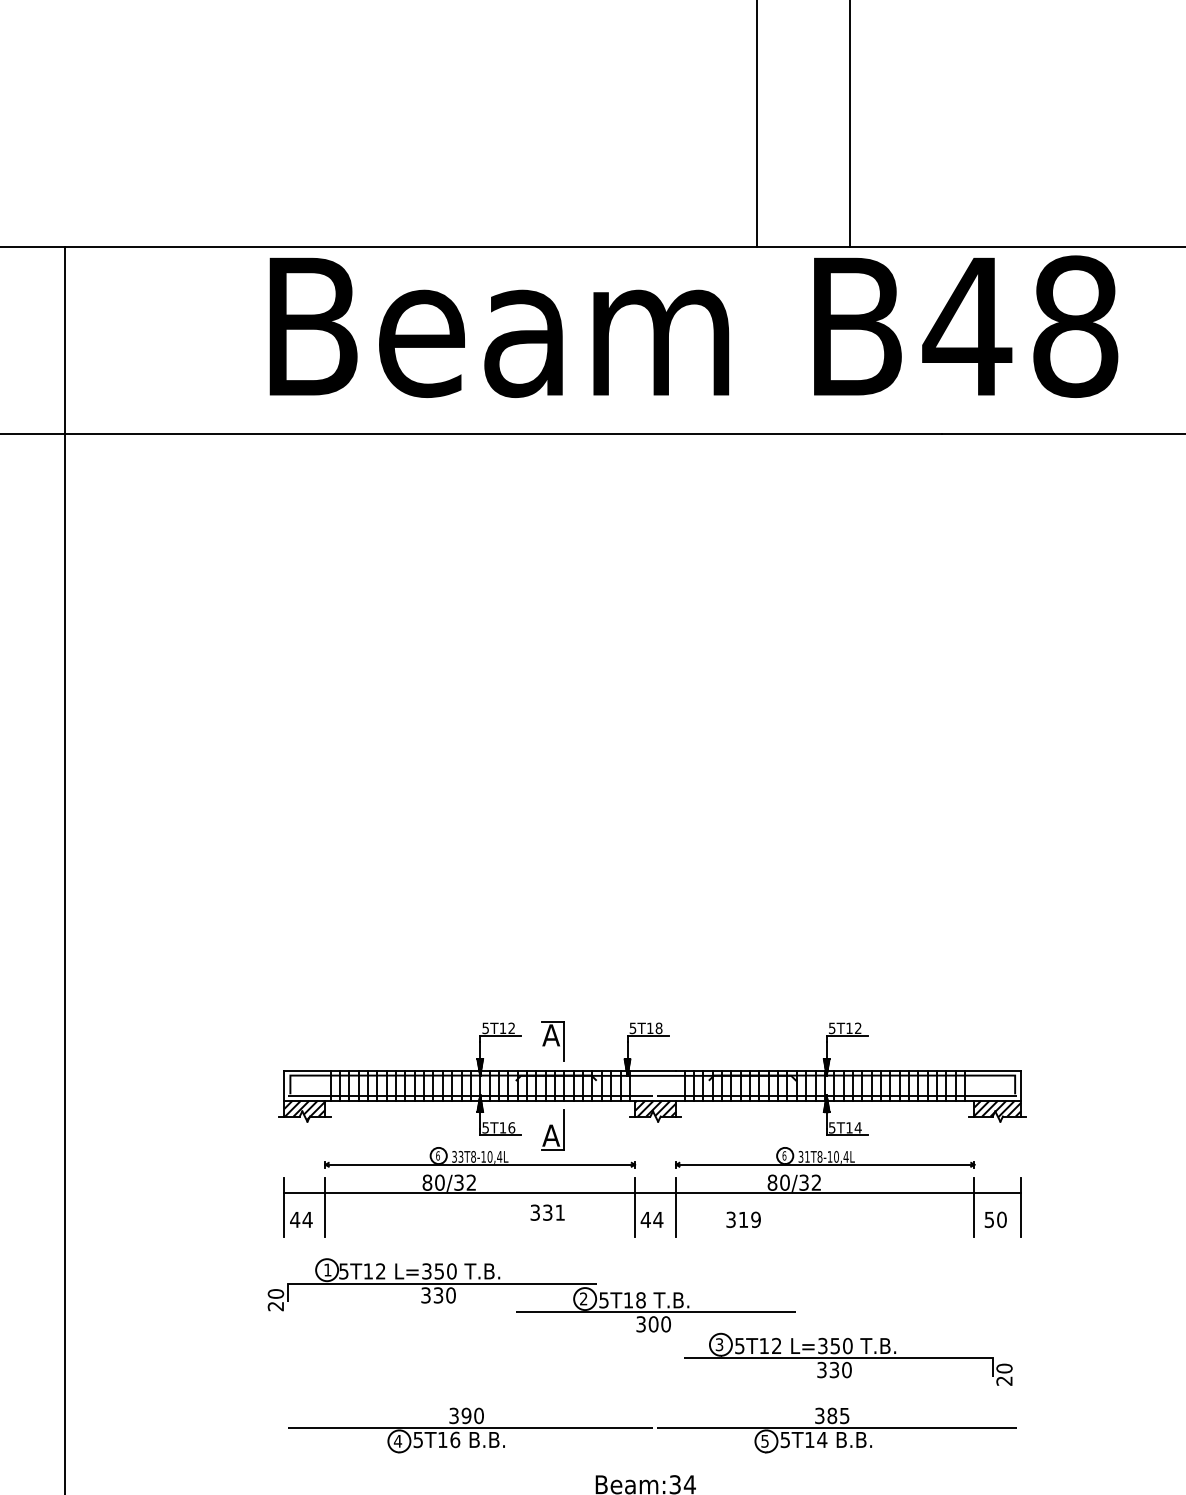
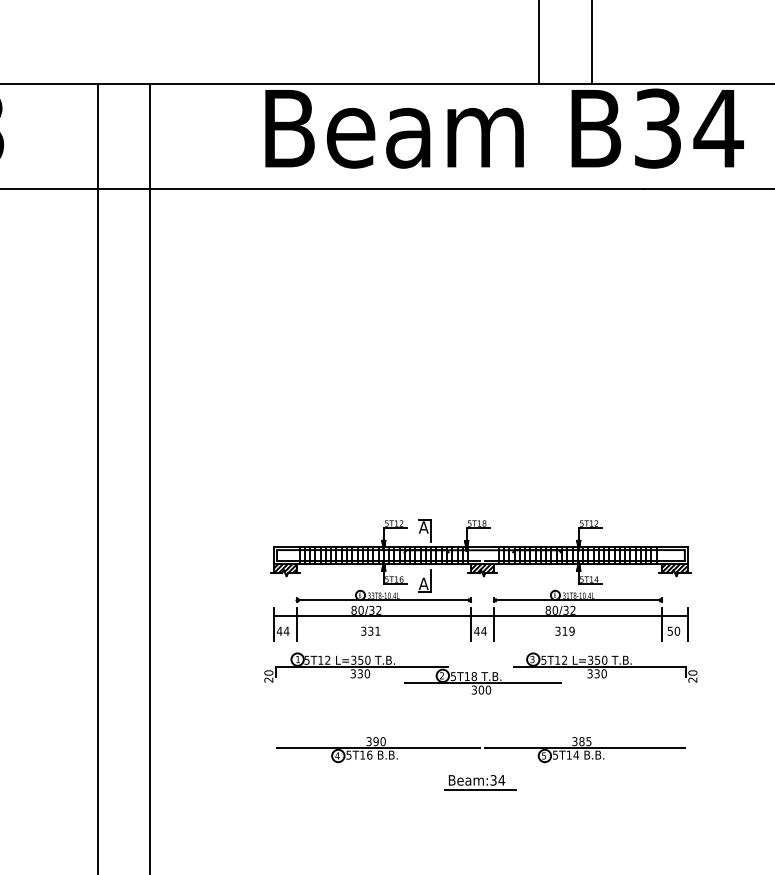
text: (1019, 326) -> (687, 128), B48 -> B34
text: (547, 1211) -> (370, 630), moved
text: (742, 1218) -> (564, 630), moved
part: (849, 1358) -> (605, 667), moved

